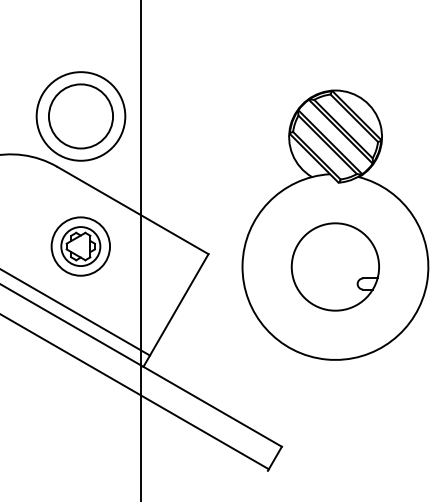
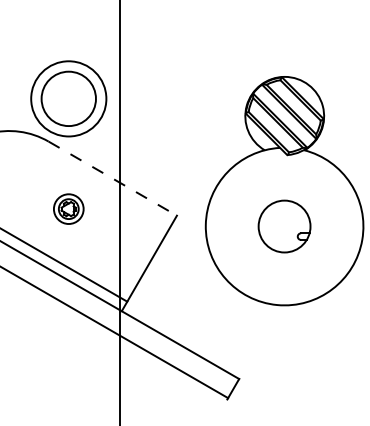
line: (133, 210) -> (113, 178), solid -> dashed
part: (80, 245) -> (68, 208), size x0.6
part: (335, 266) -> (284, 226), size x0.7

